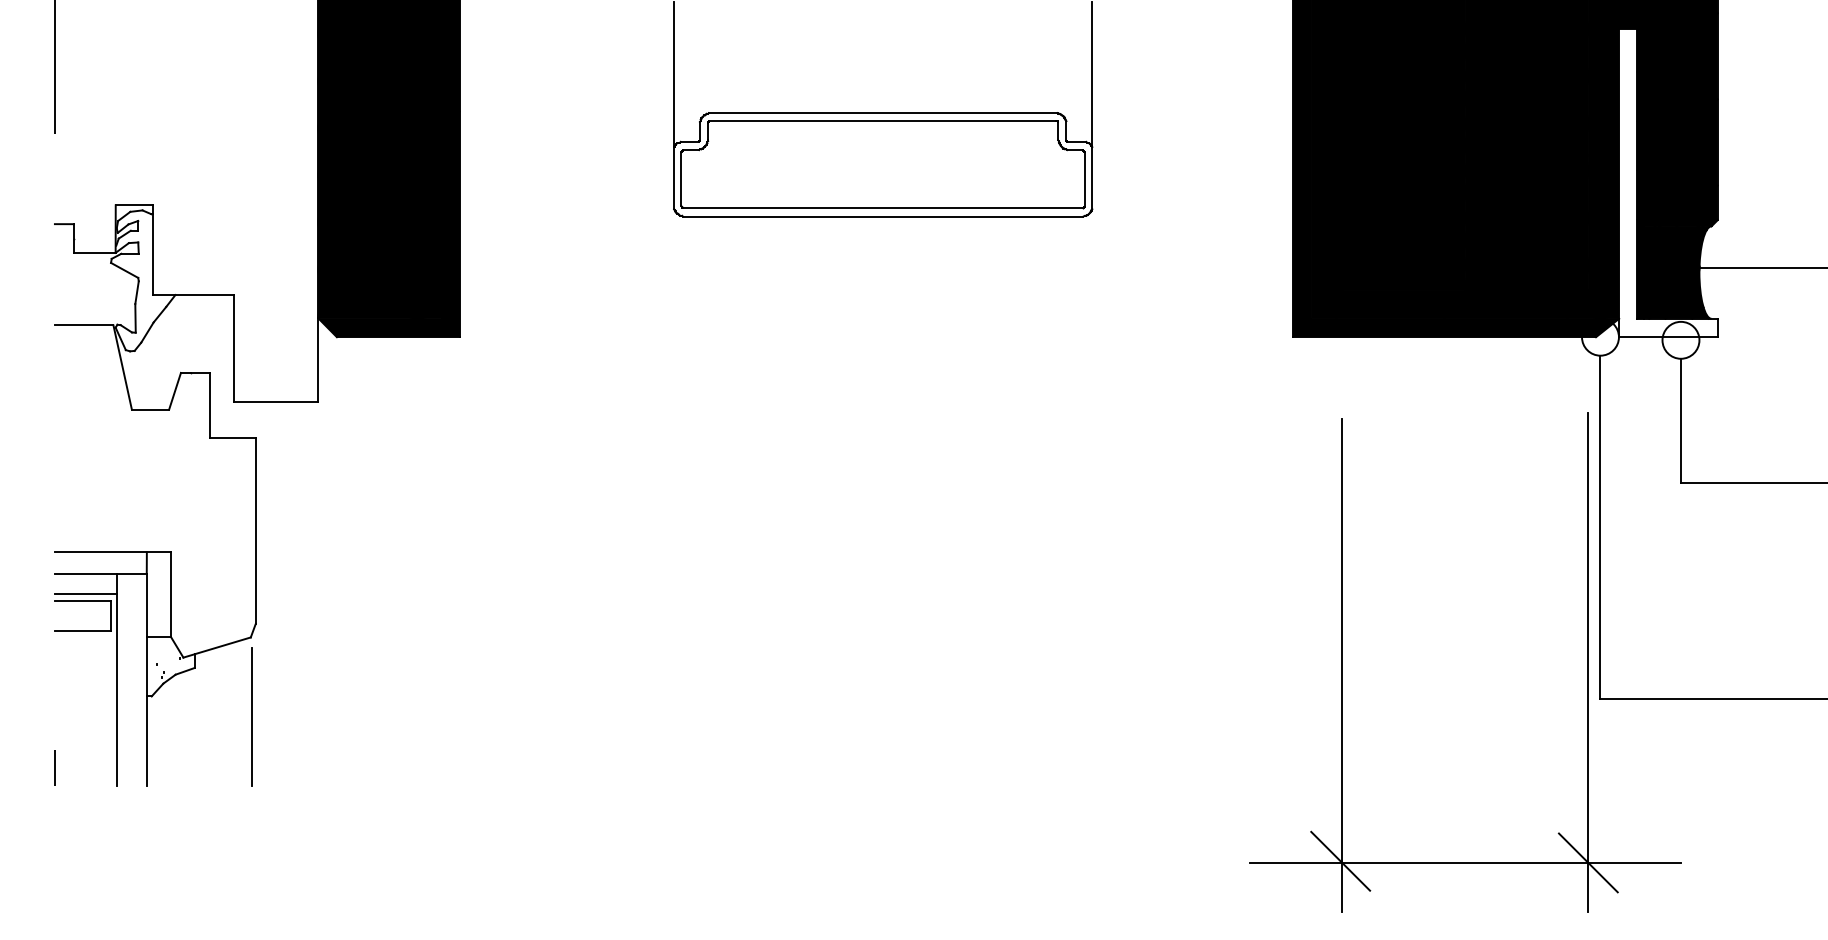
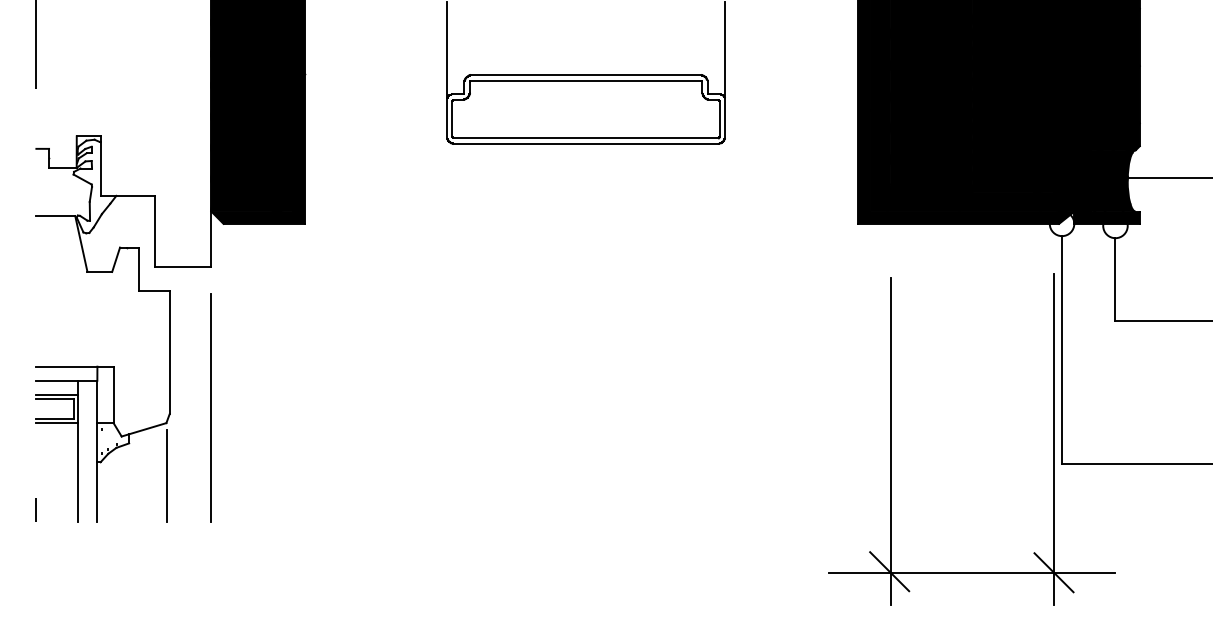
fill: (1667, 182) -> (1106, 121), added
line: (317, 613) -> (210, 407), added
line: (85, 638) -> (56, 423), added

